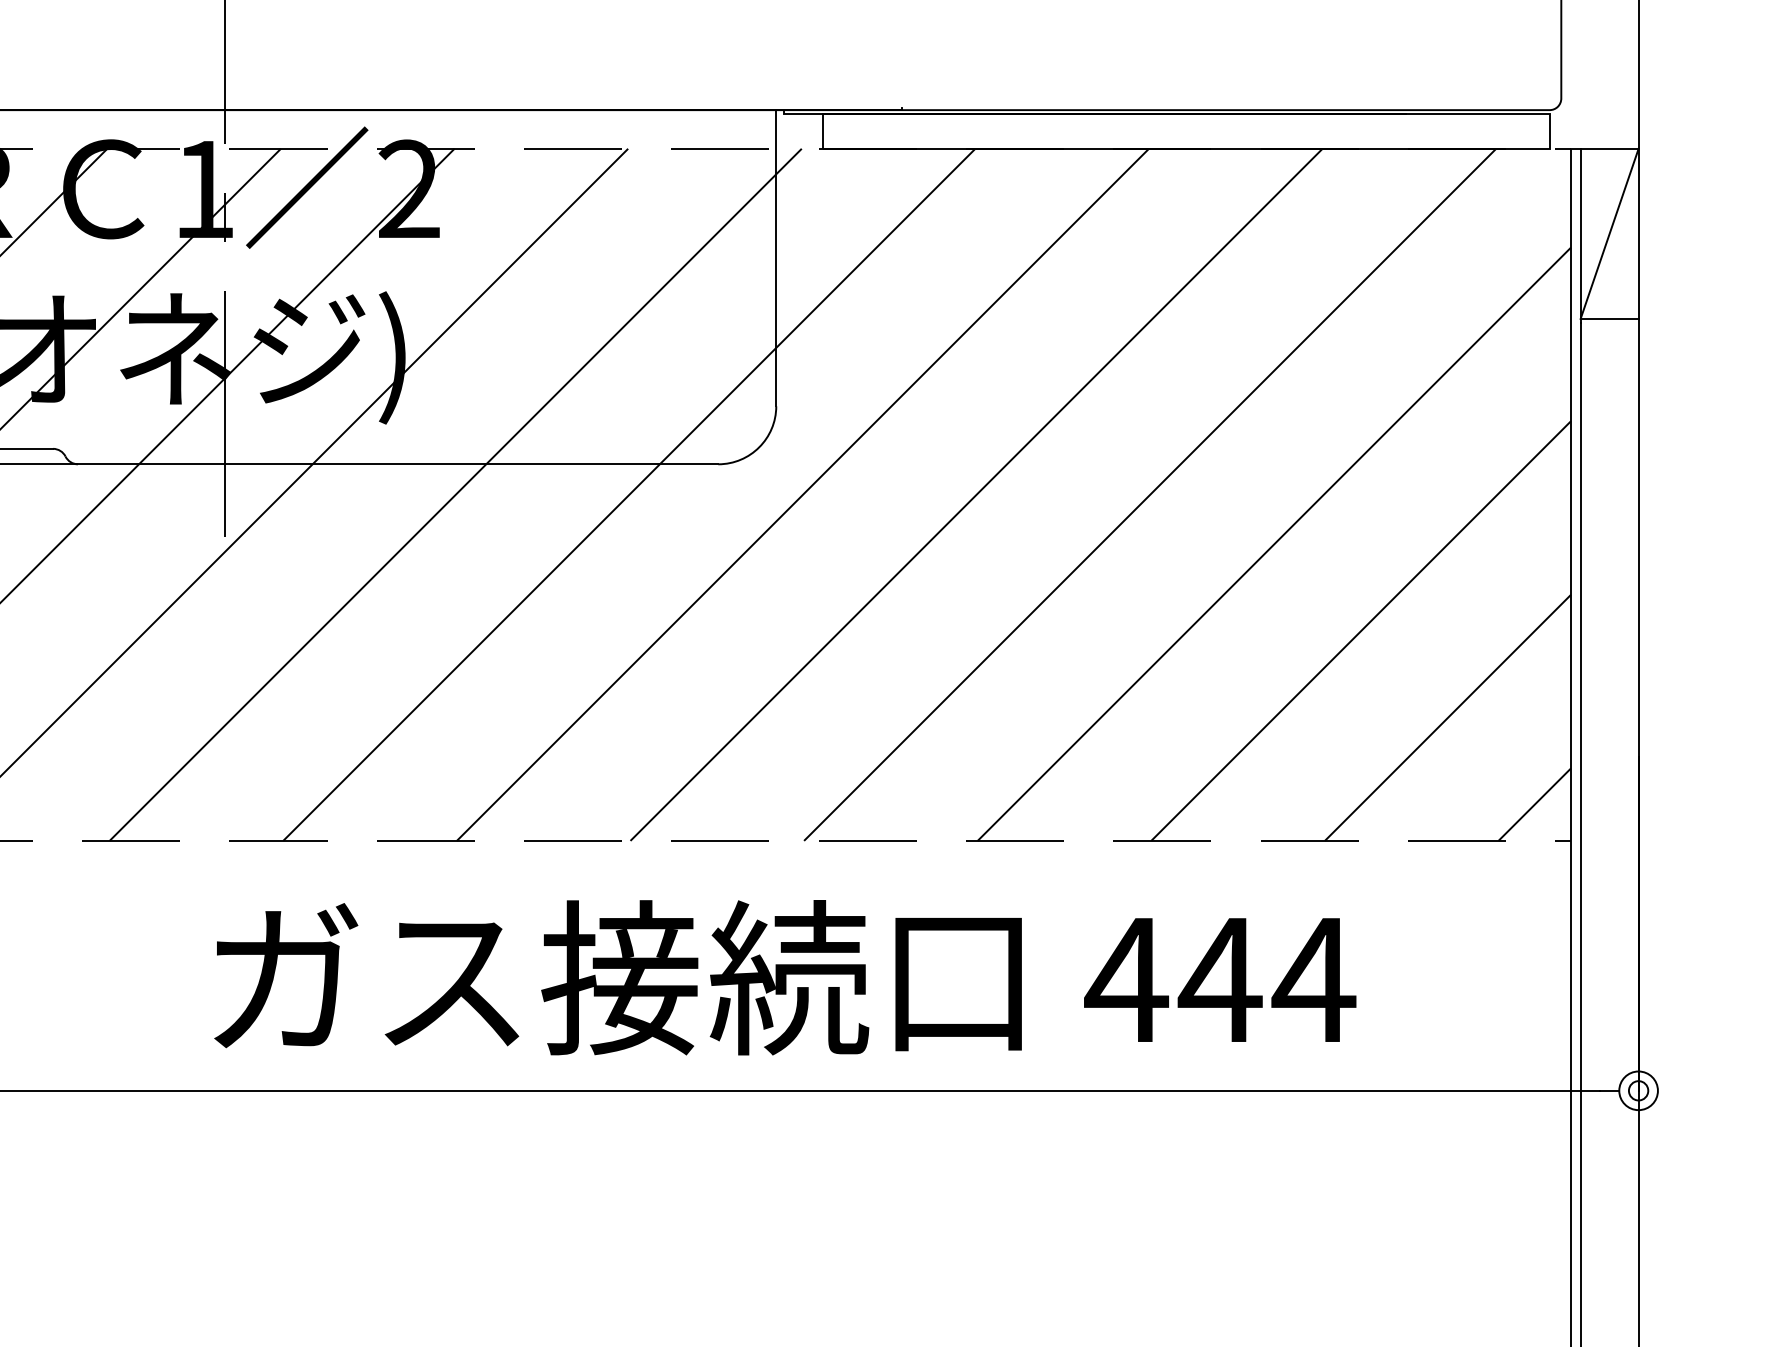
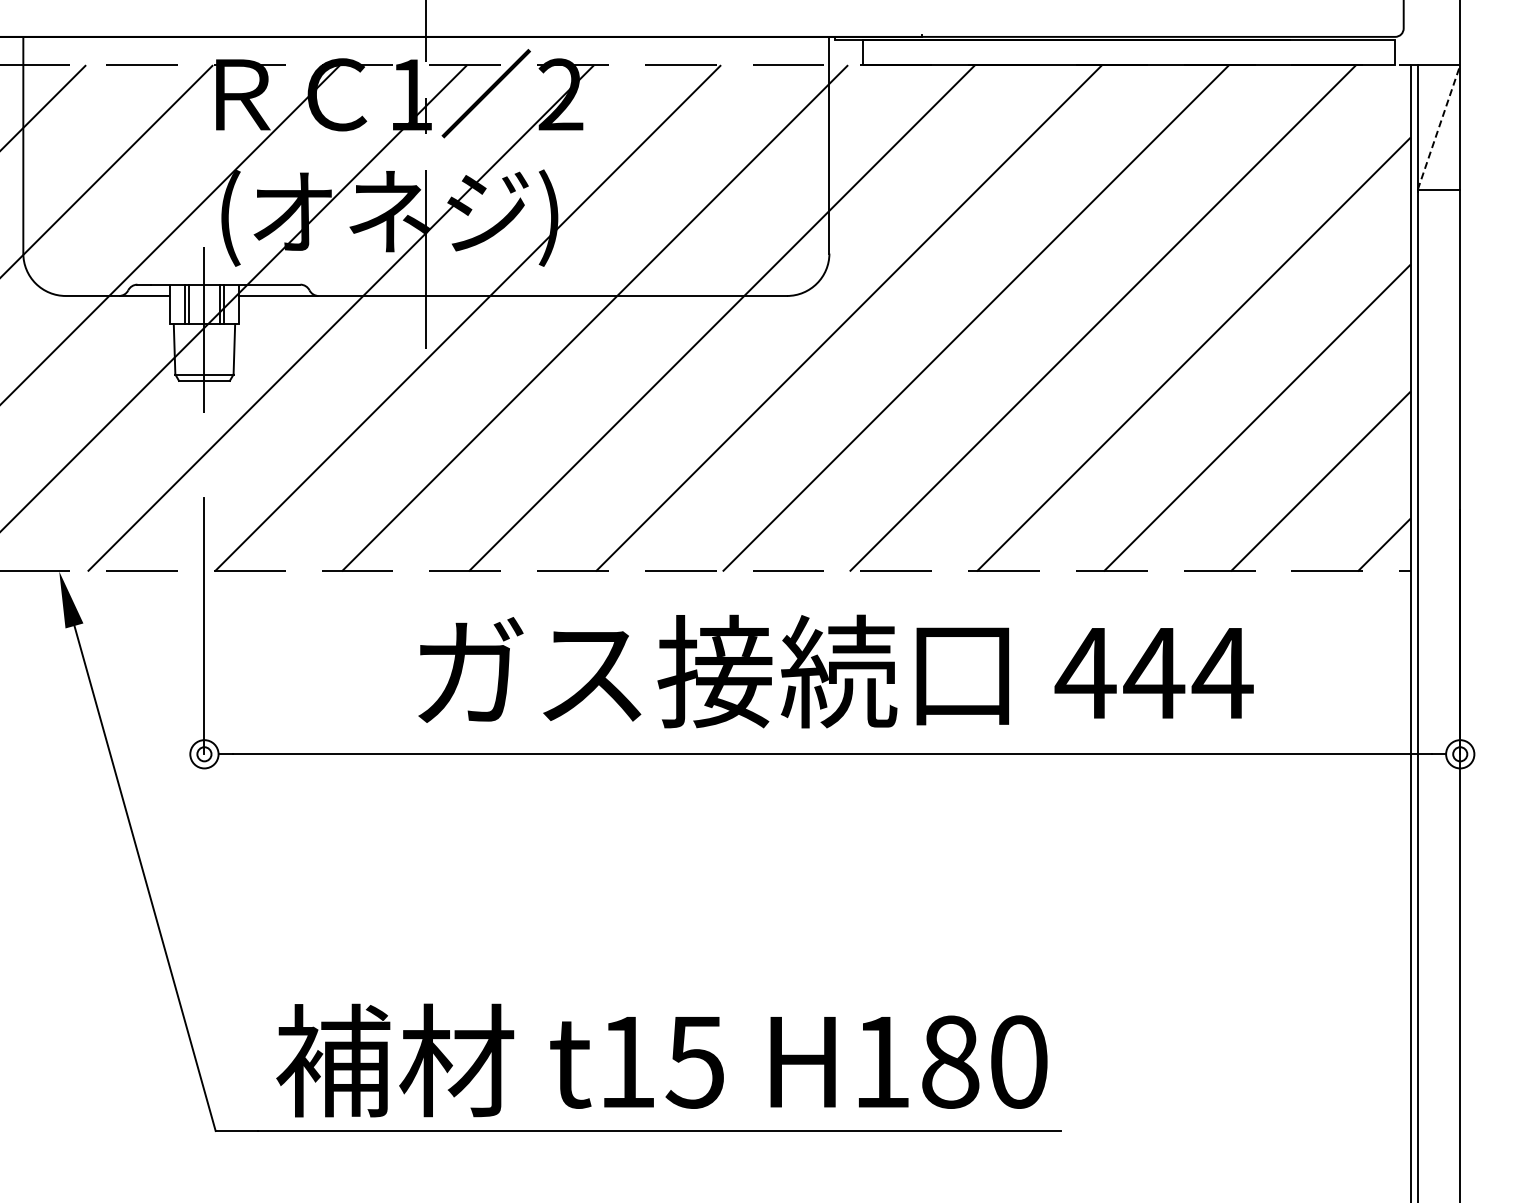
line: (1610, 233) -> (1439, 127), solid -> dashed

